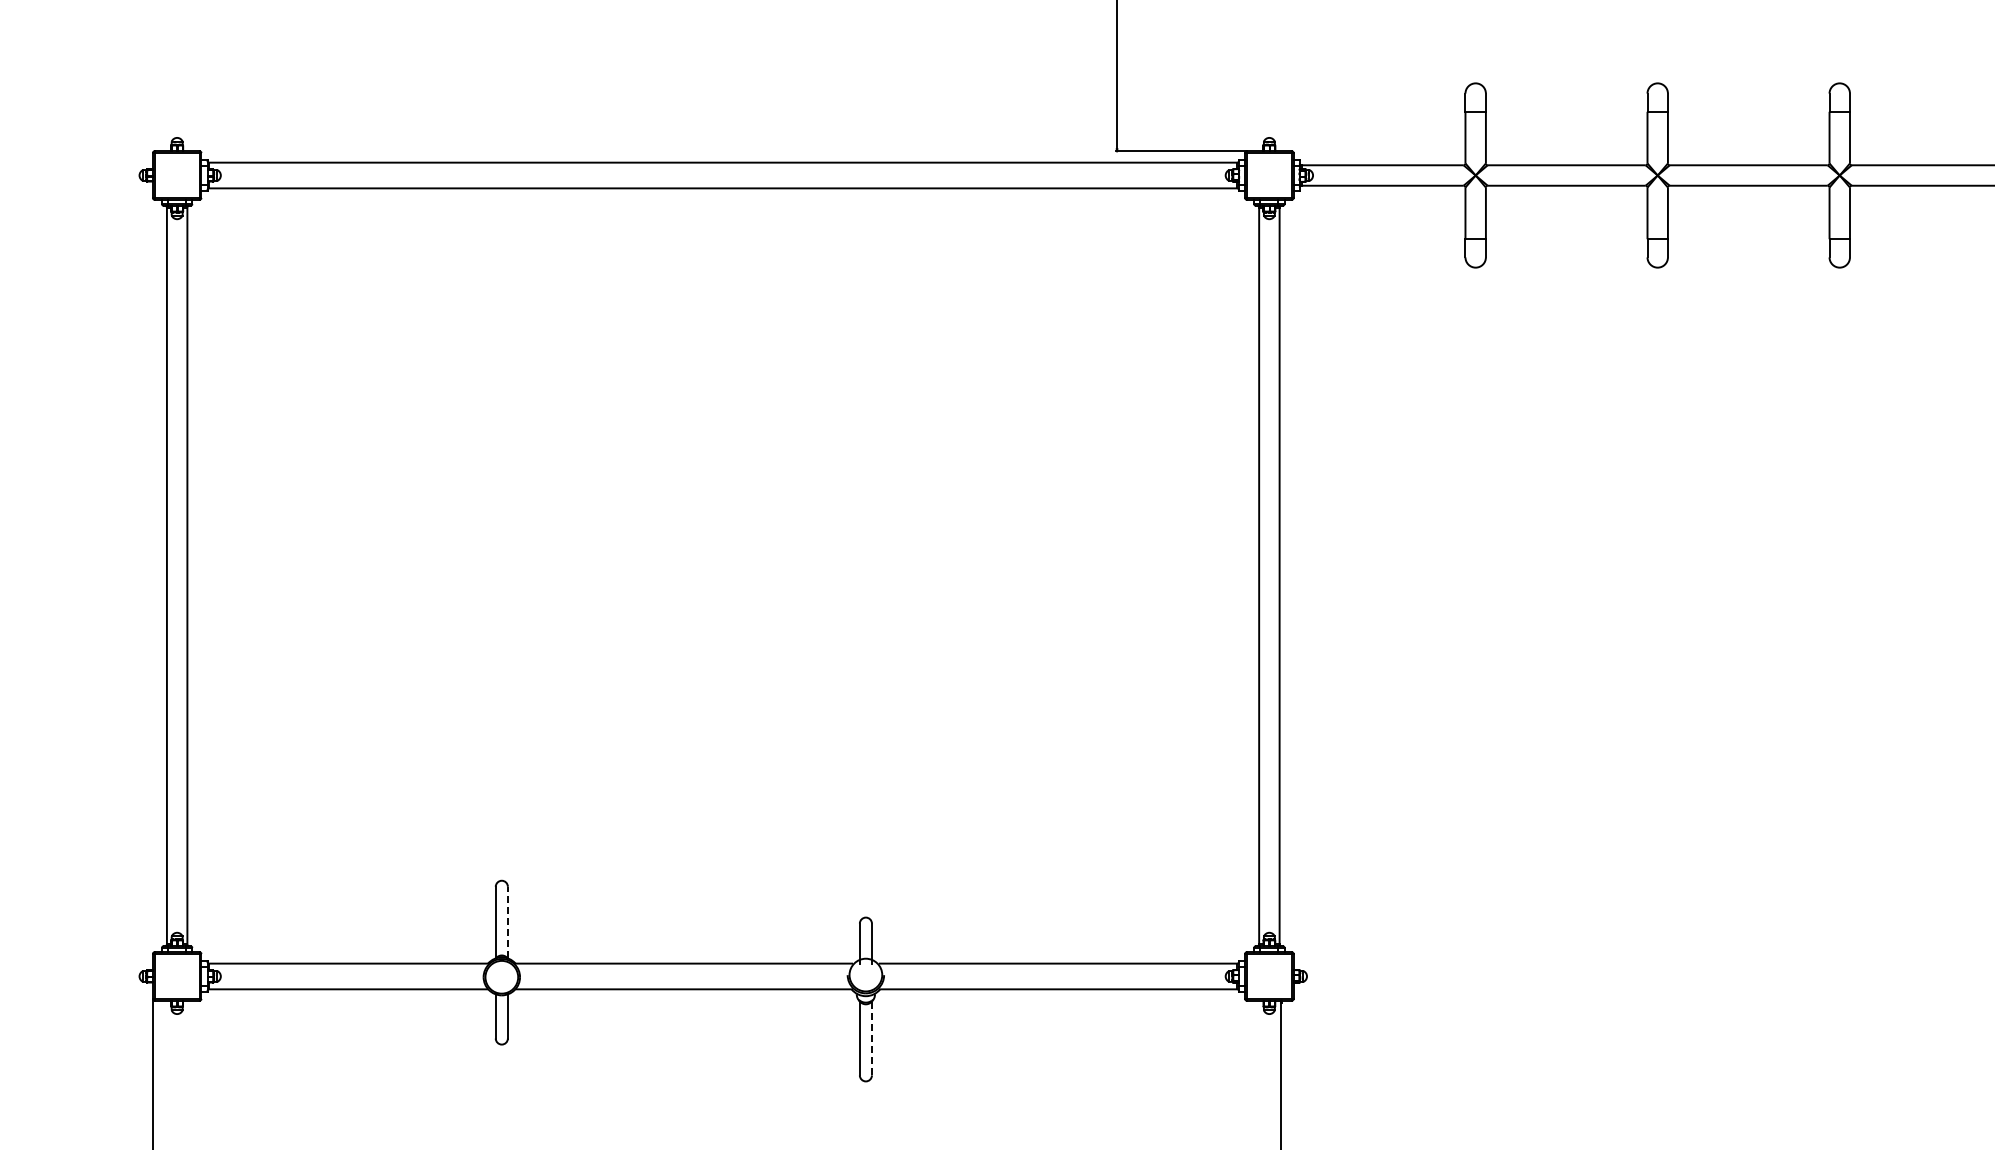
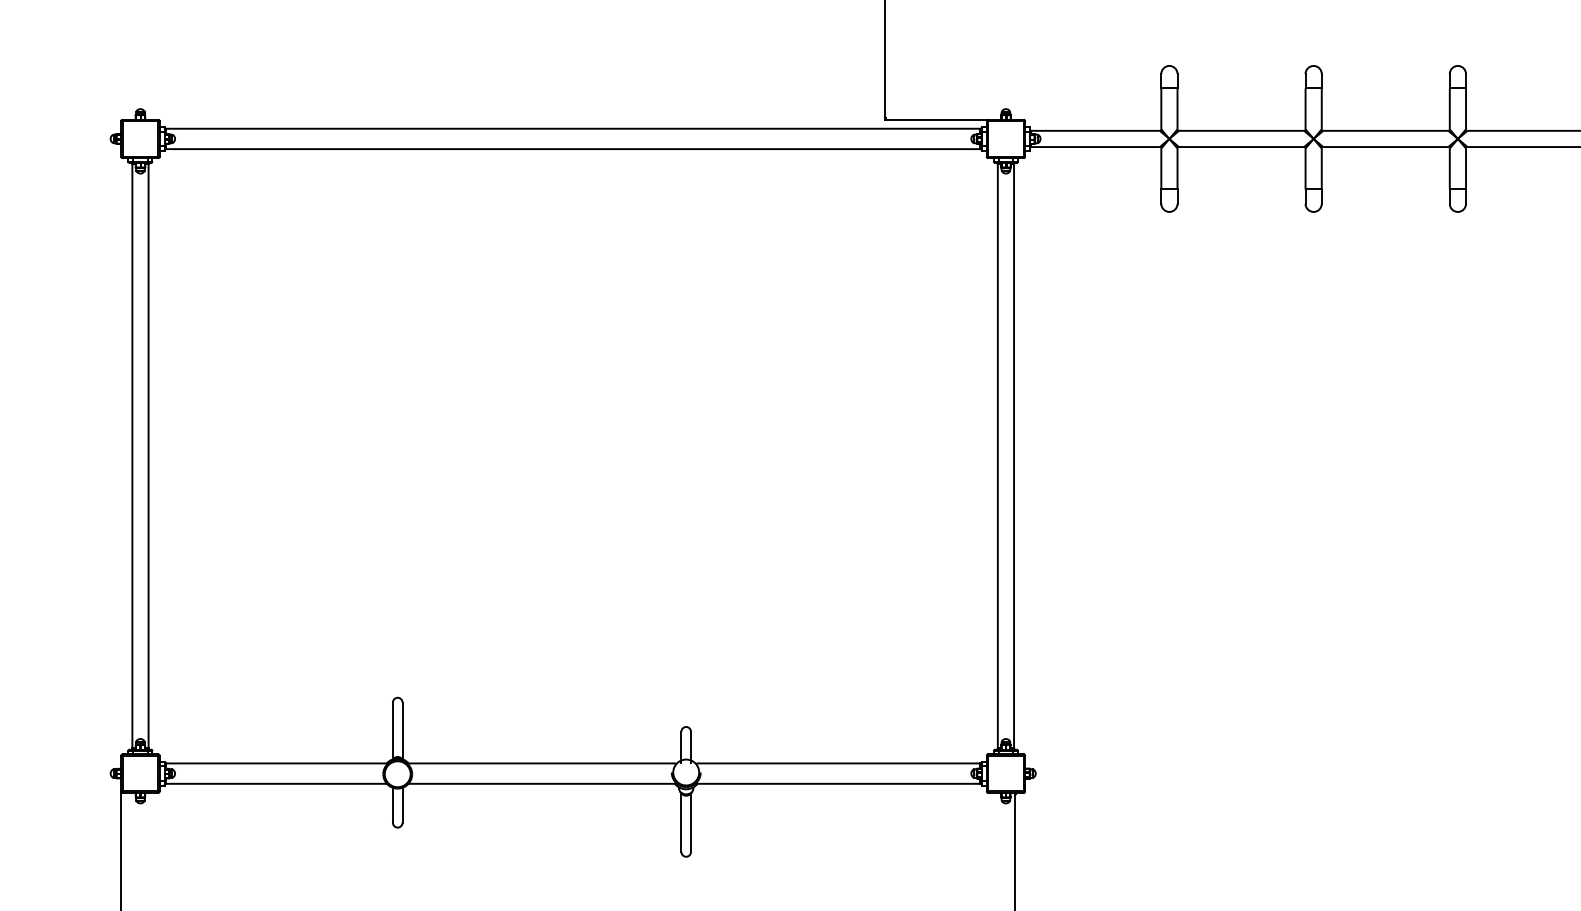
line: (507, 922) -> (402, 730), dashed -> solid
line: (871, 1038) -> (690, 822), dashed -> solid

